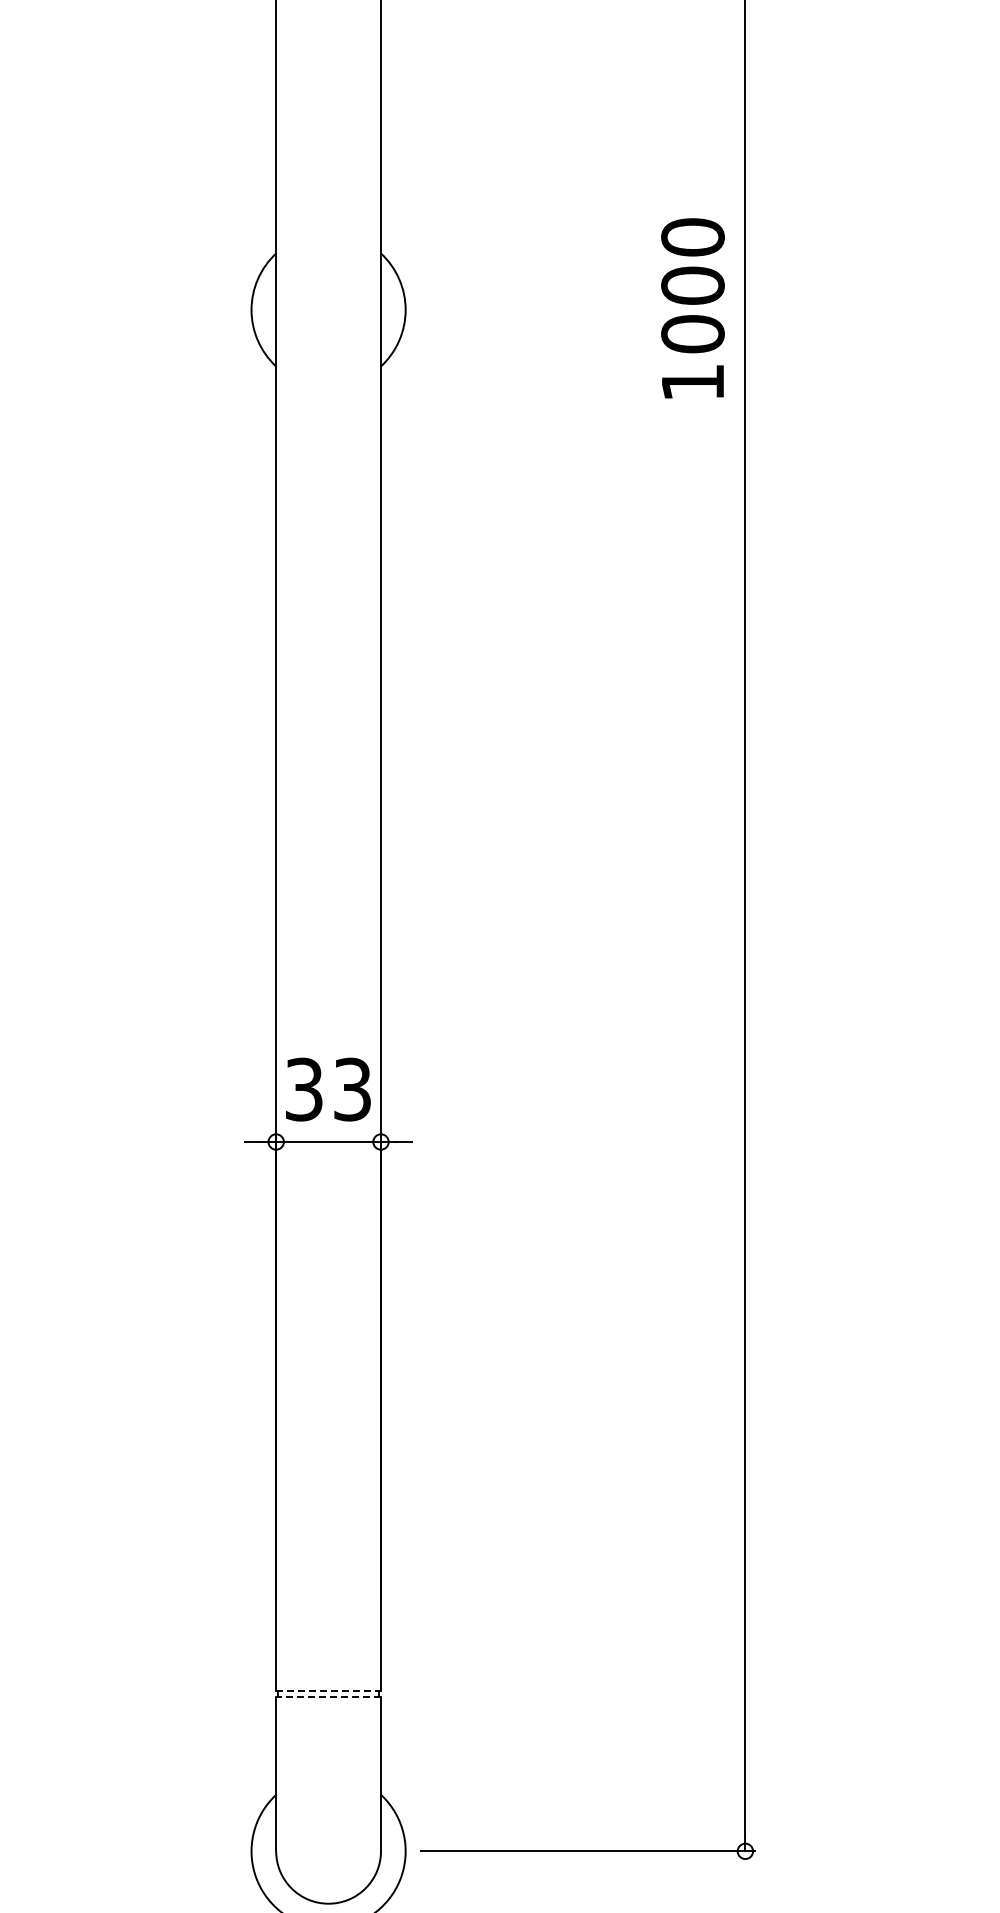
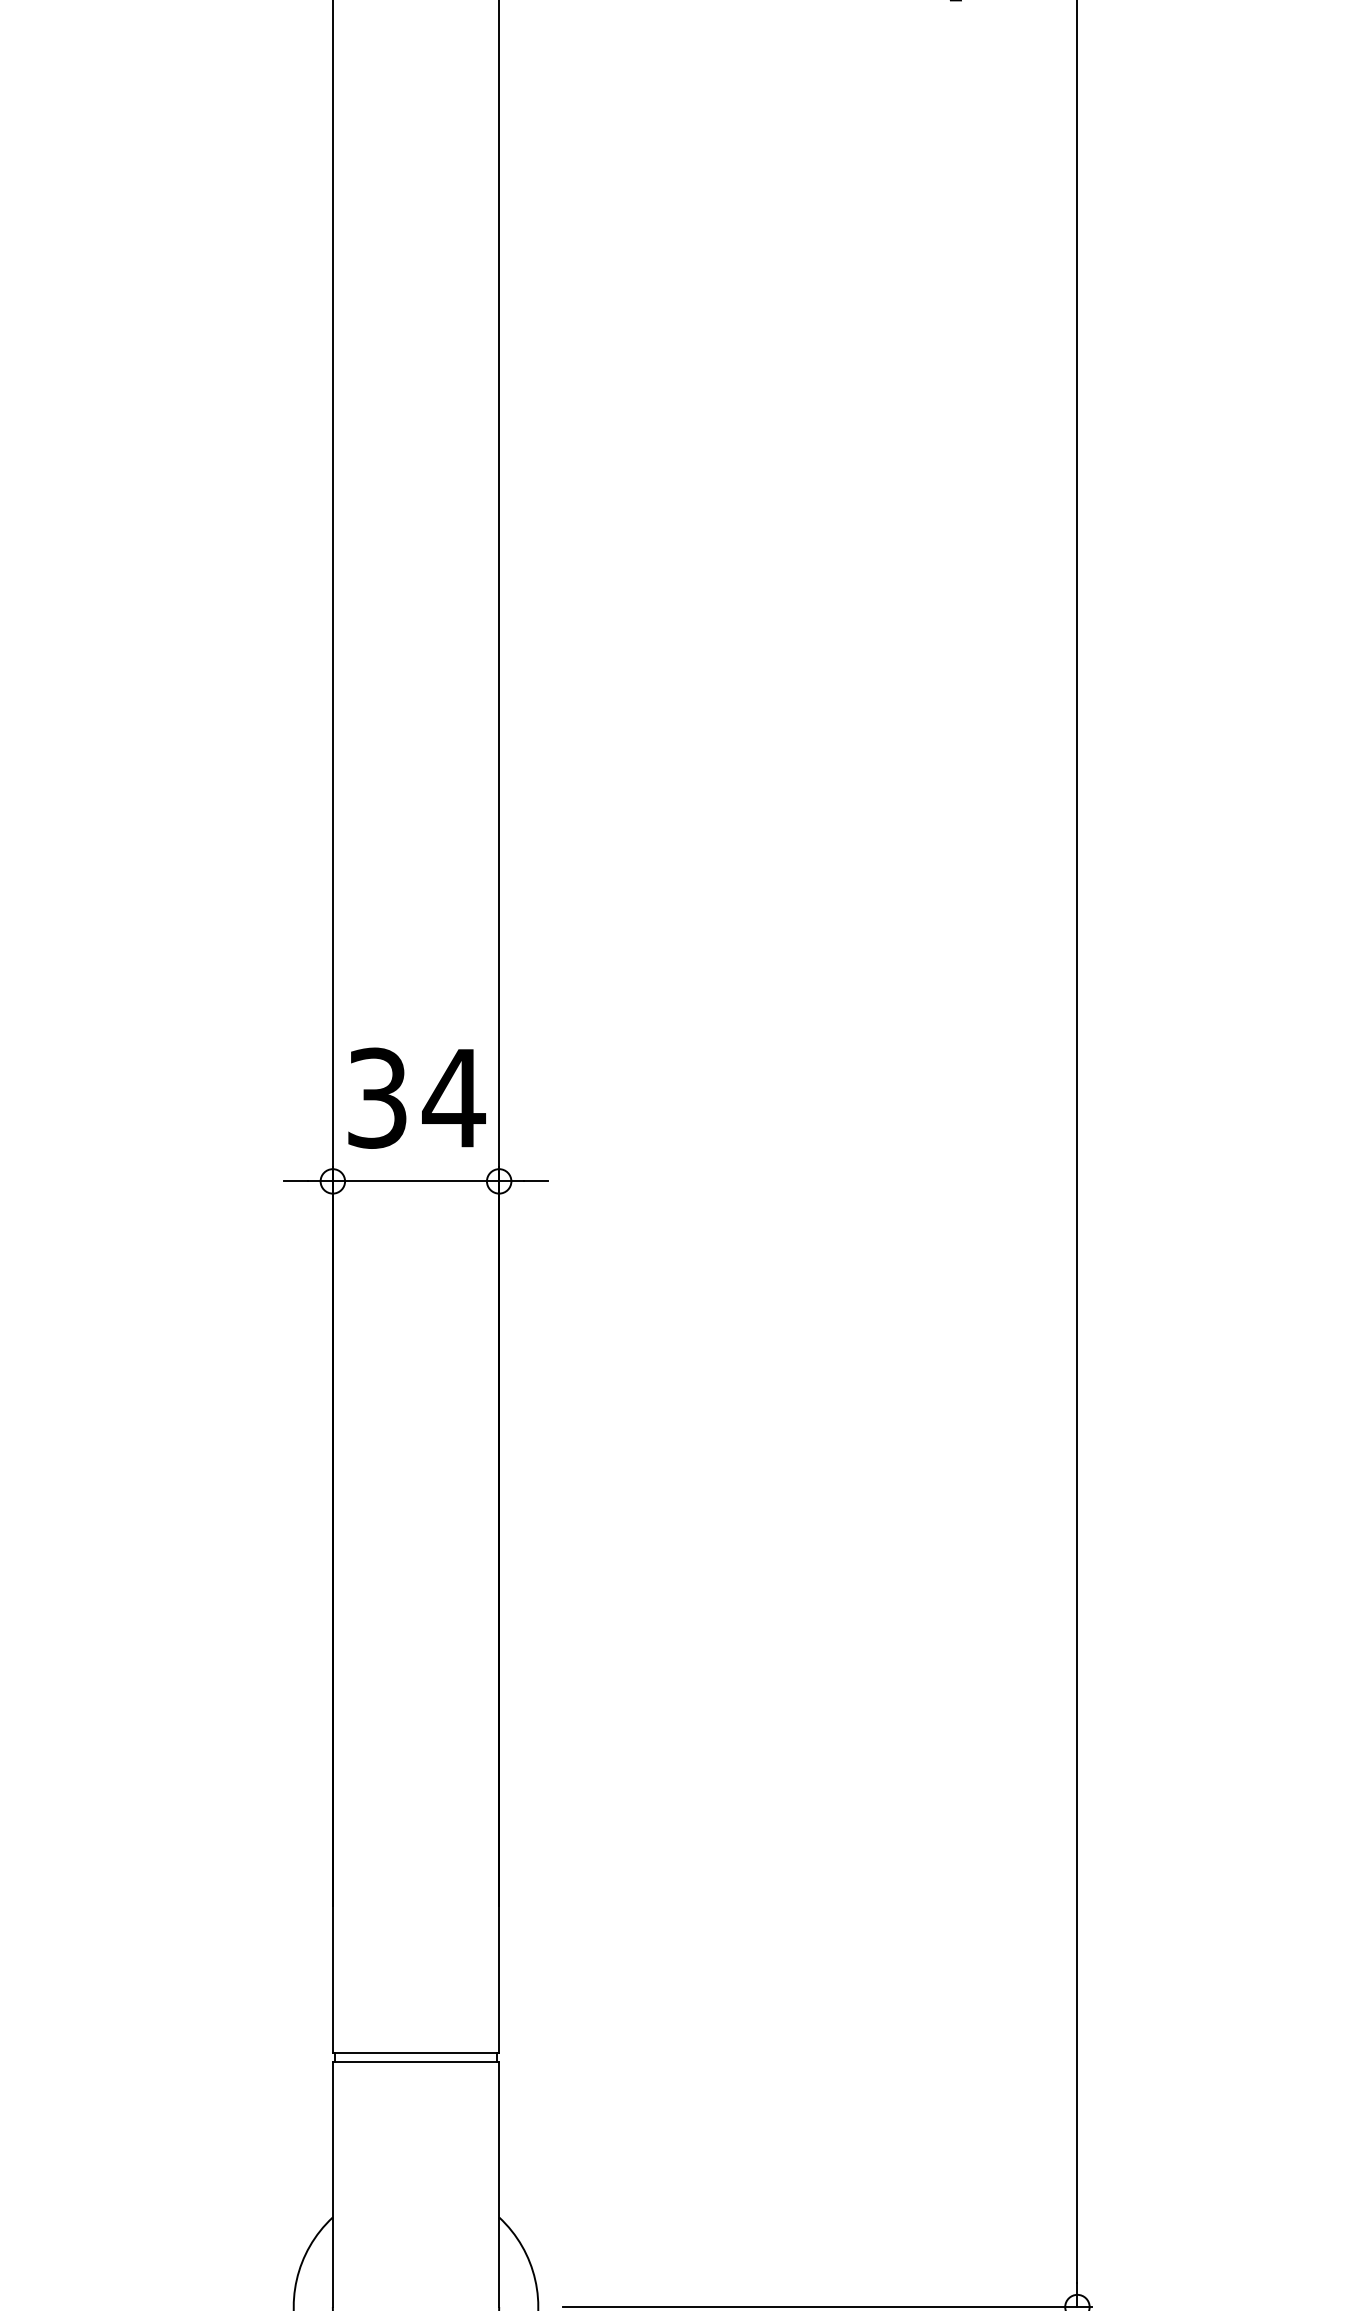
text: (352, 1089) -> (453, 1098), 33 -> 34
line: (329, 1691) -> (417, 2053), dashed -> solid
line: (328, 1697) -> (415, 2062), dashed -> solid

